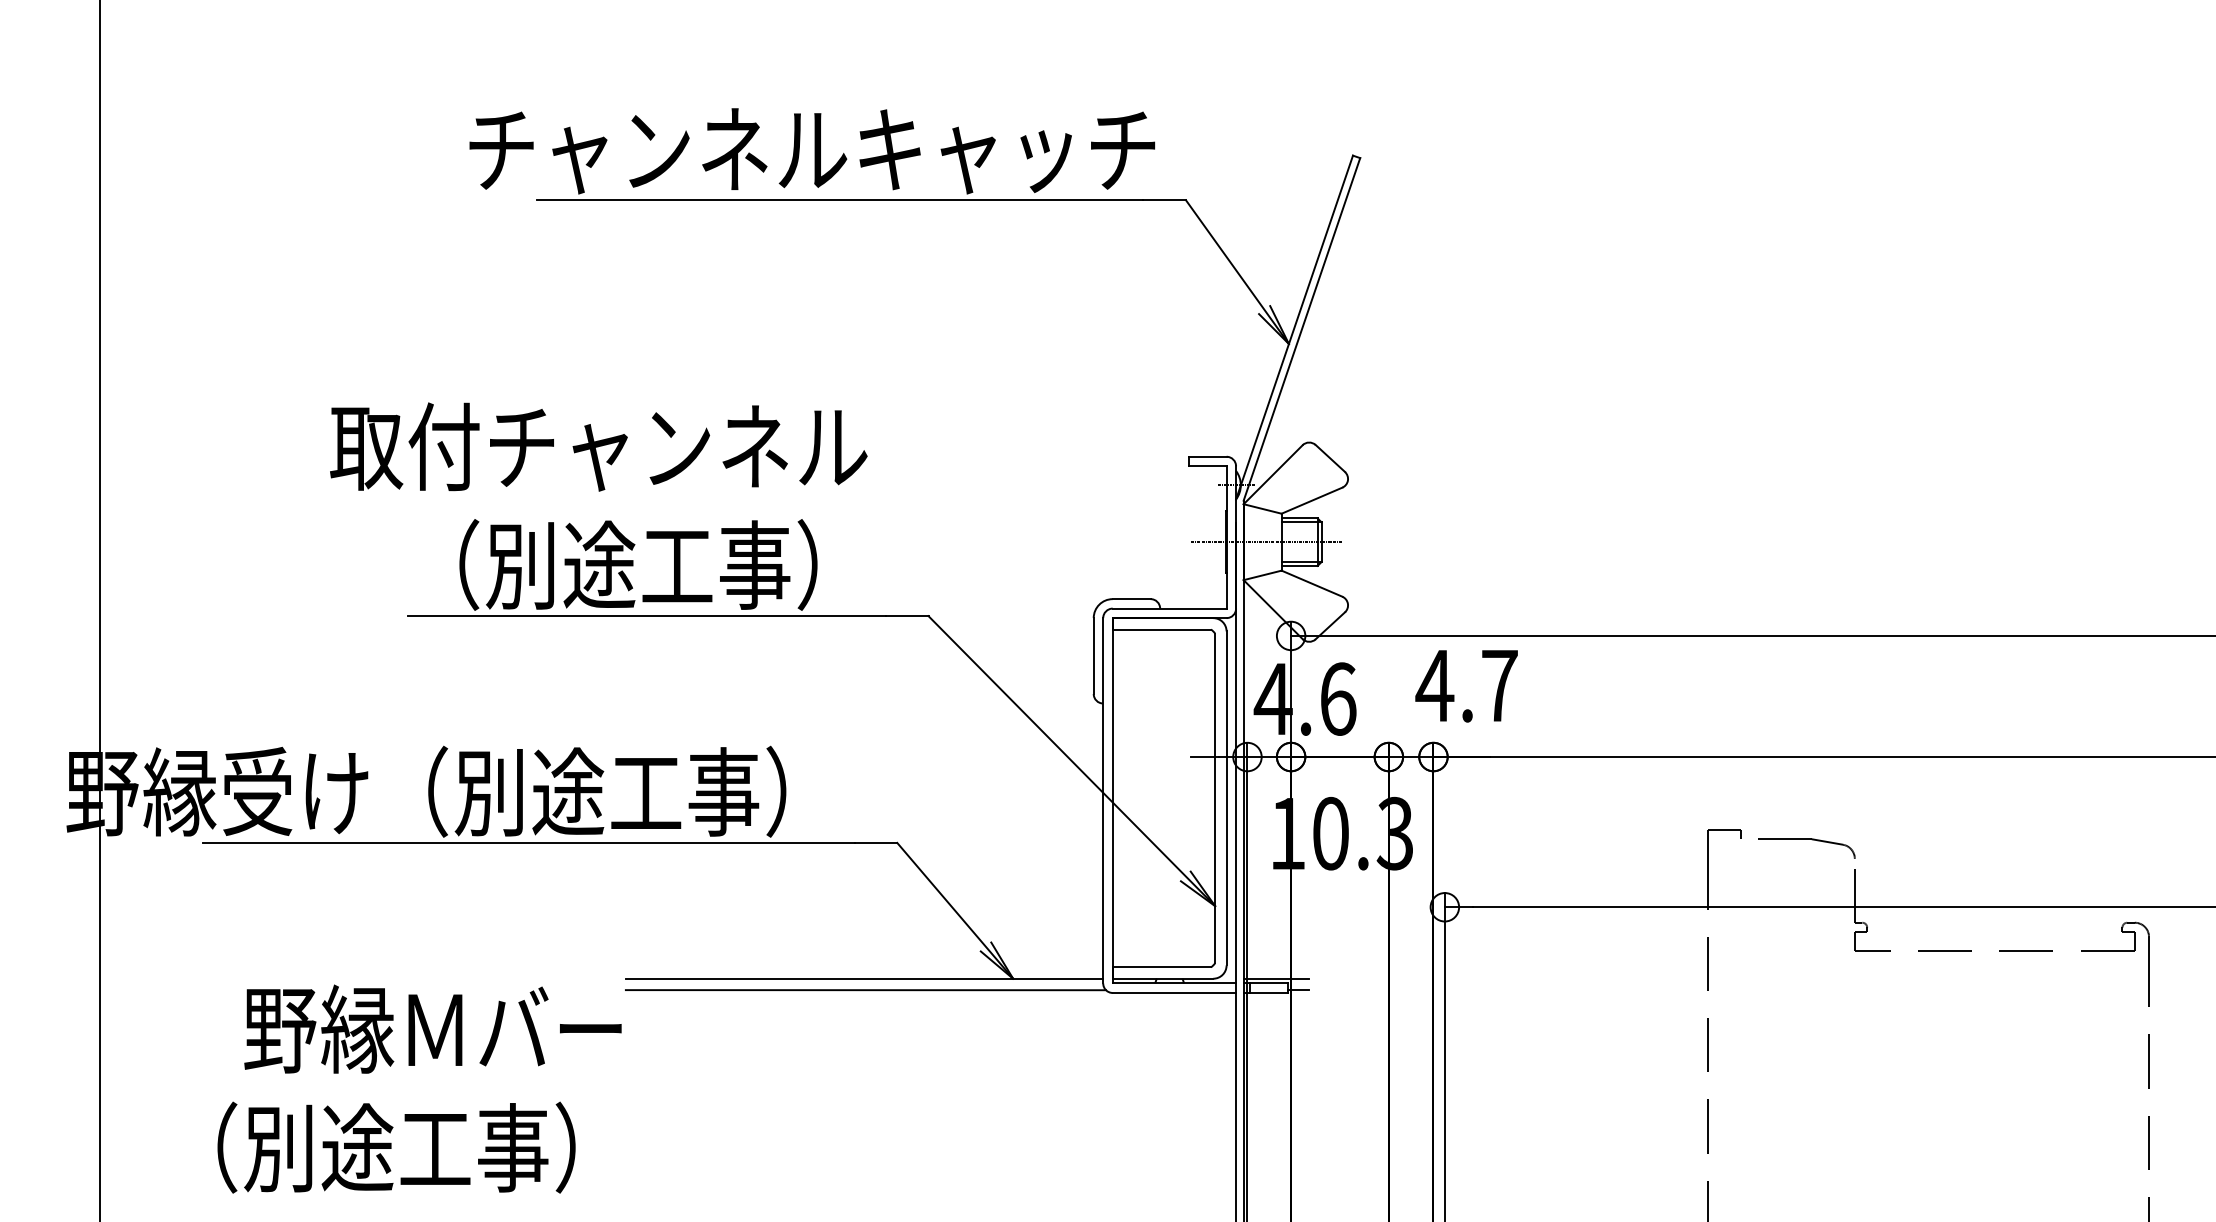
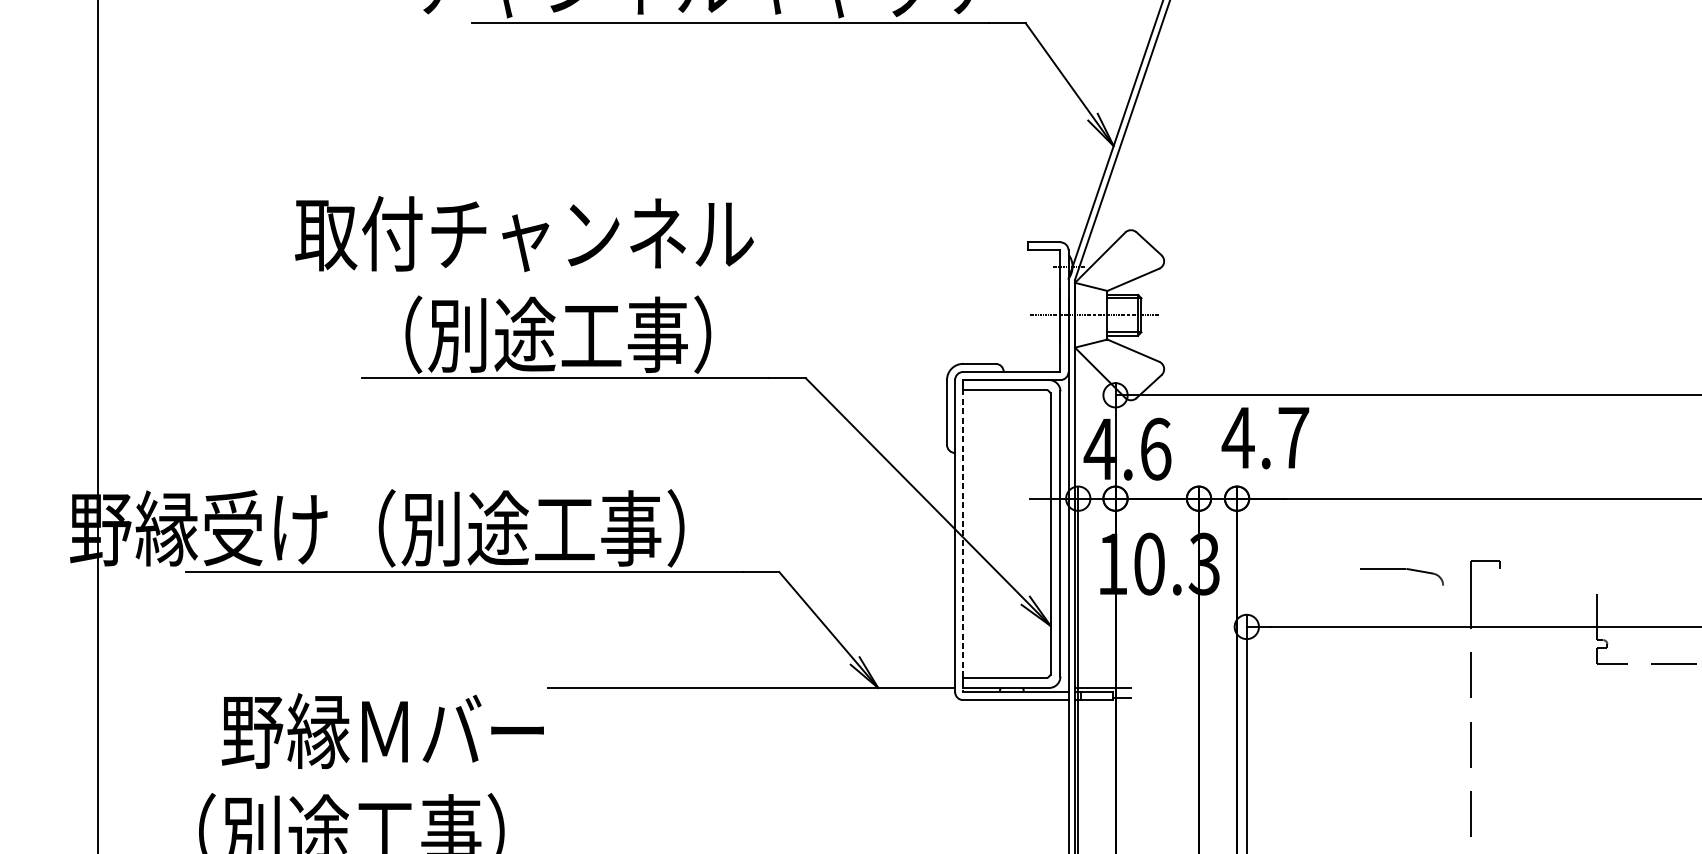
line: (1112, 800) -> (963, 535), solid -> dashed
part: (1806, 839) -> (1401, 569), moved
line: (865, 990) -> (752, 698), removed

